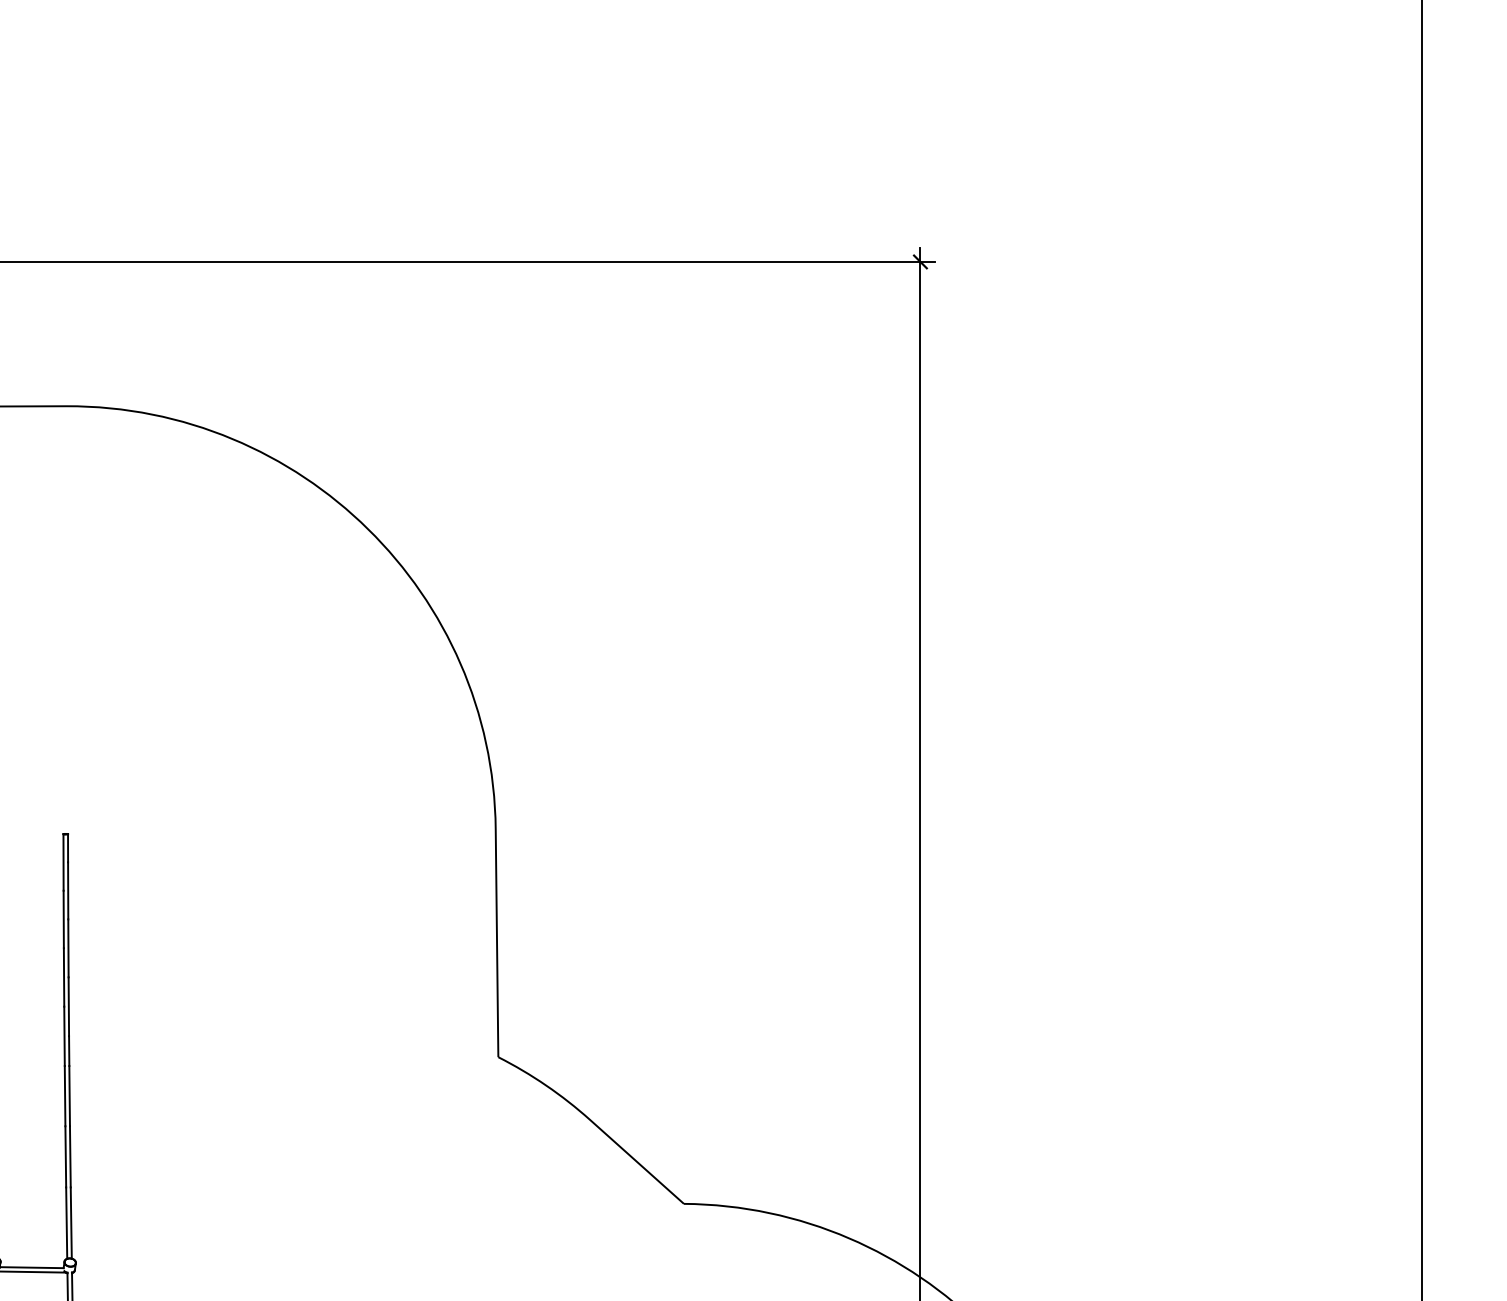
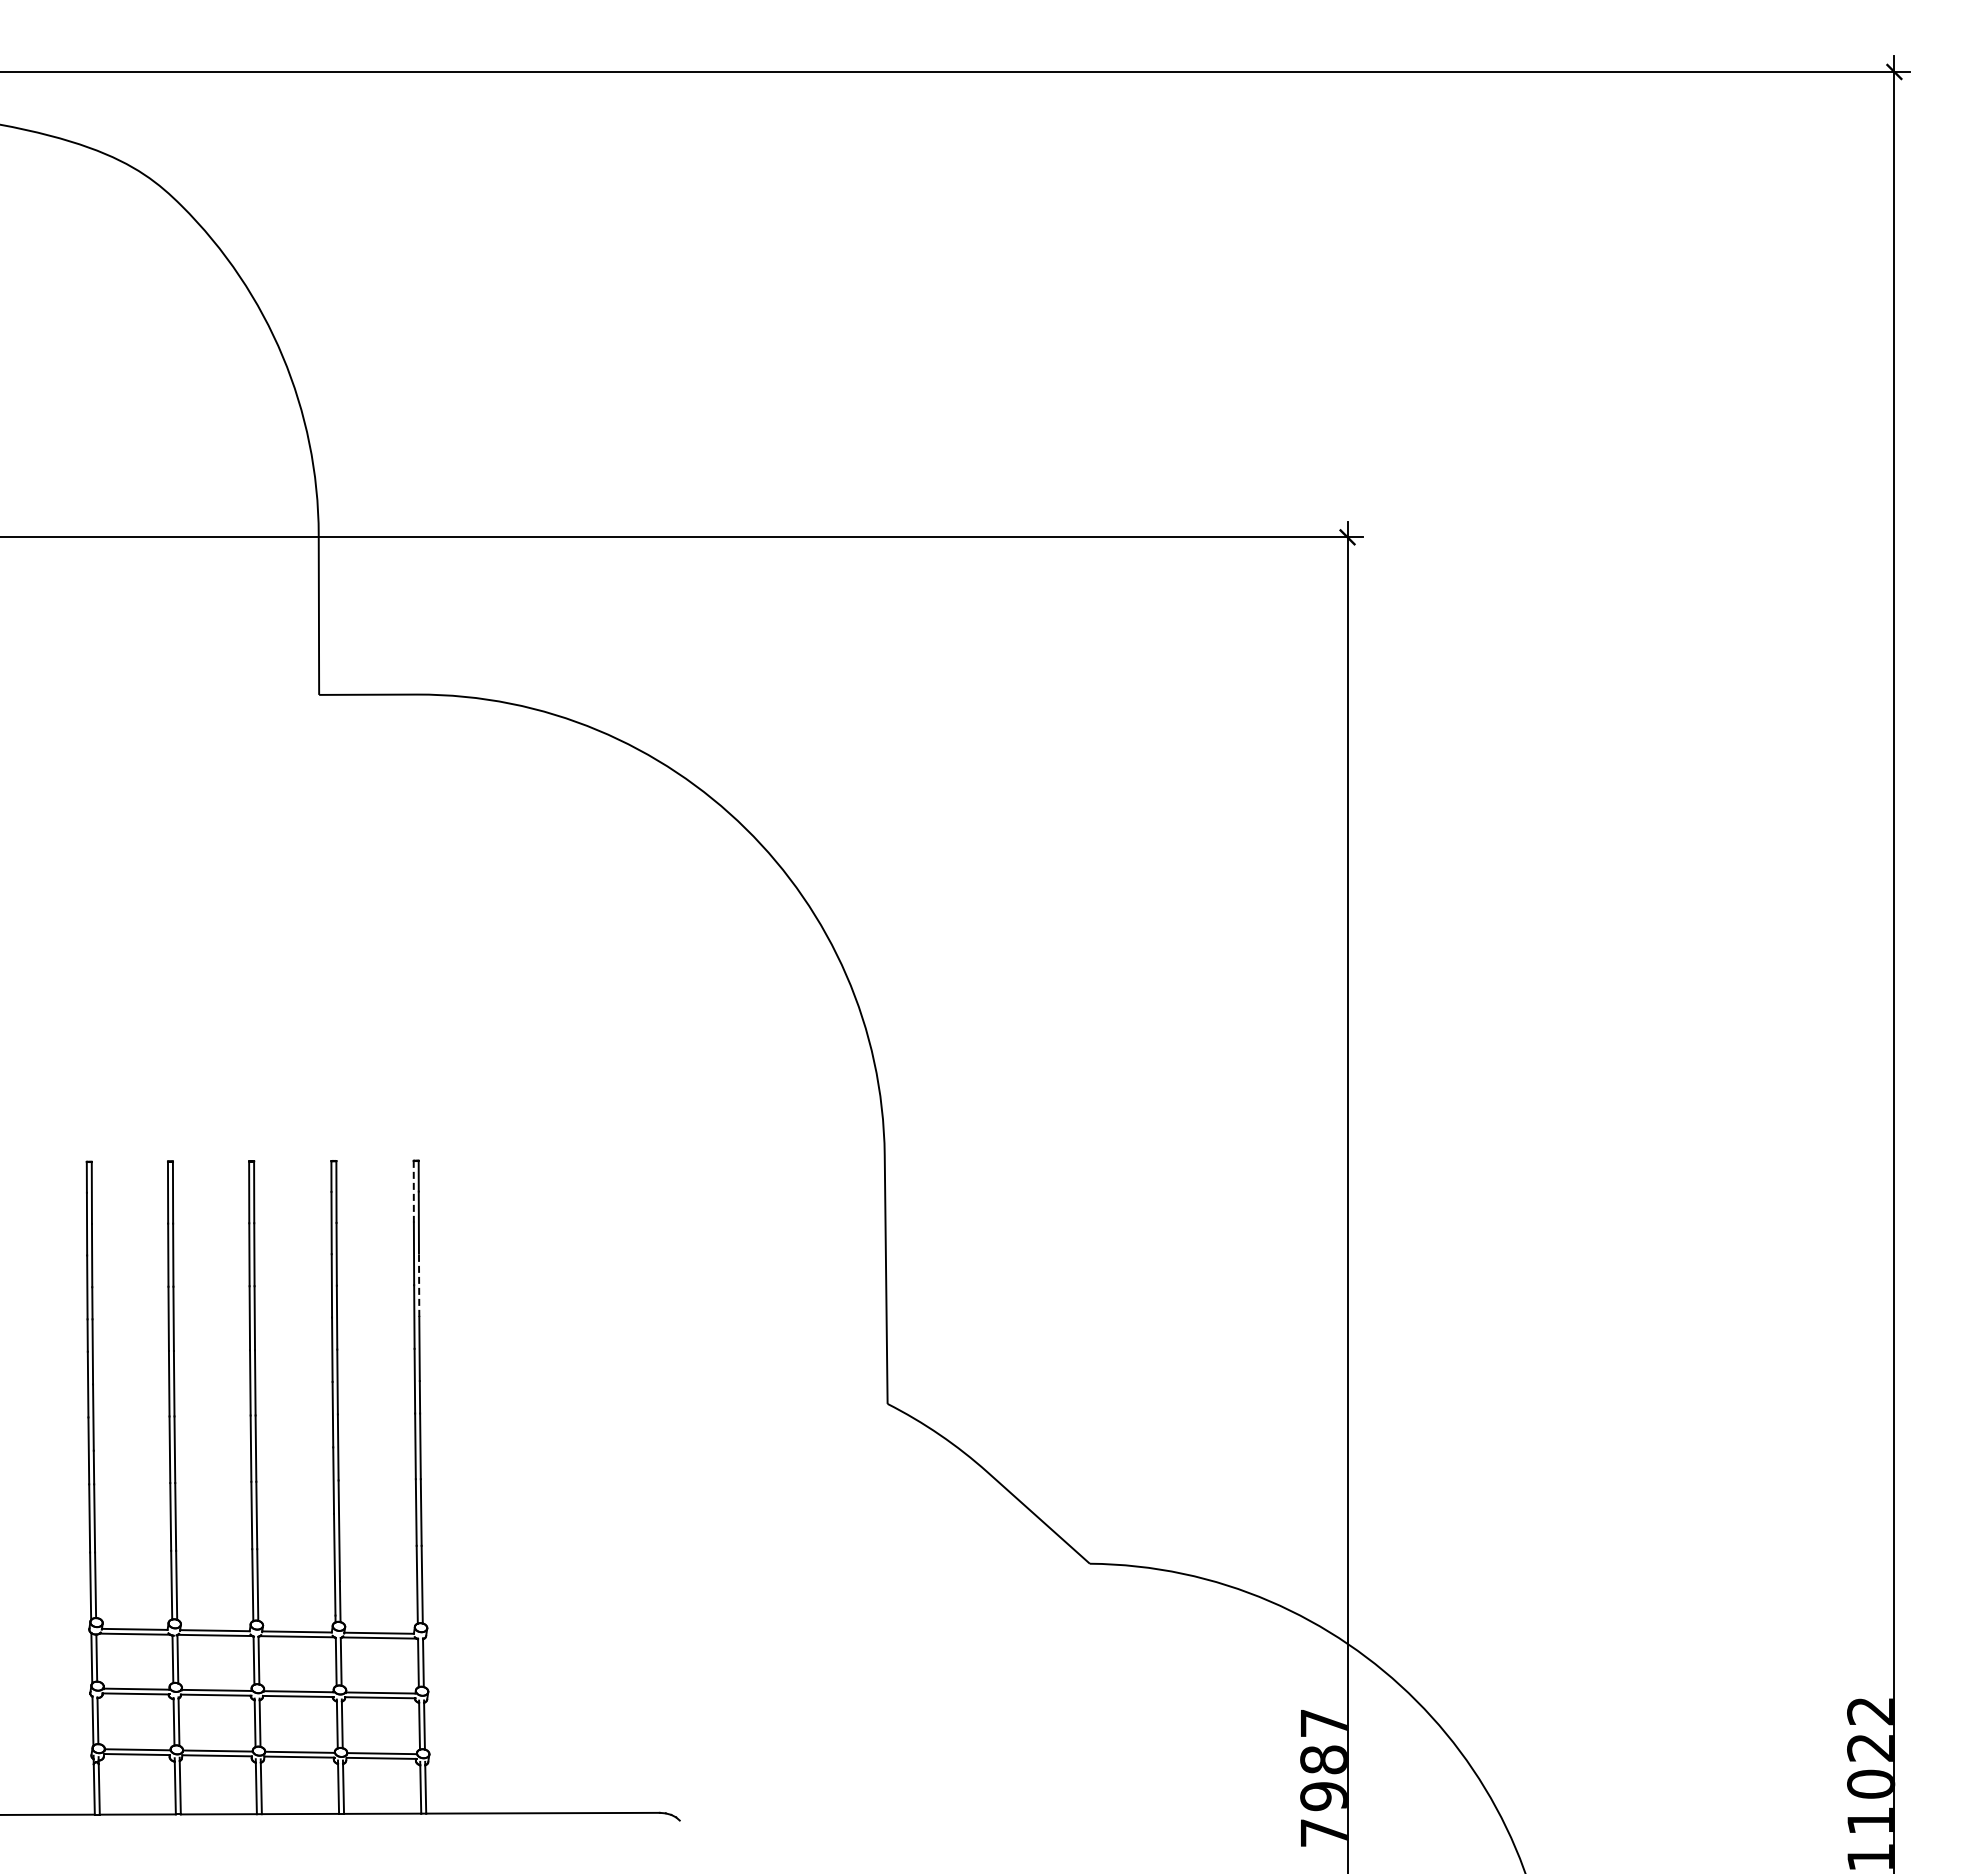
line: (63, 862) -> (413, 1191), solid -> dashed
line: (68, 948) -> (419, 1285), solid -> dashed

